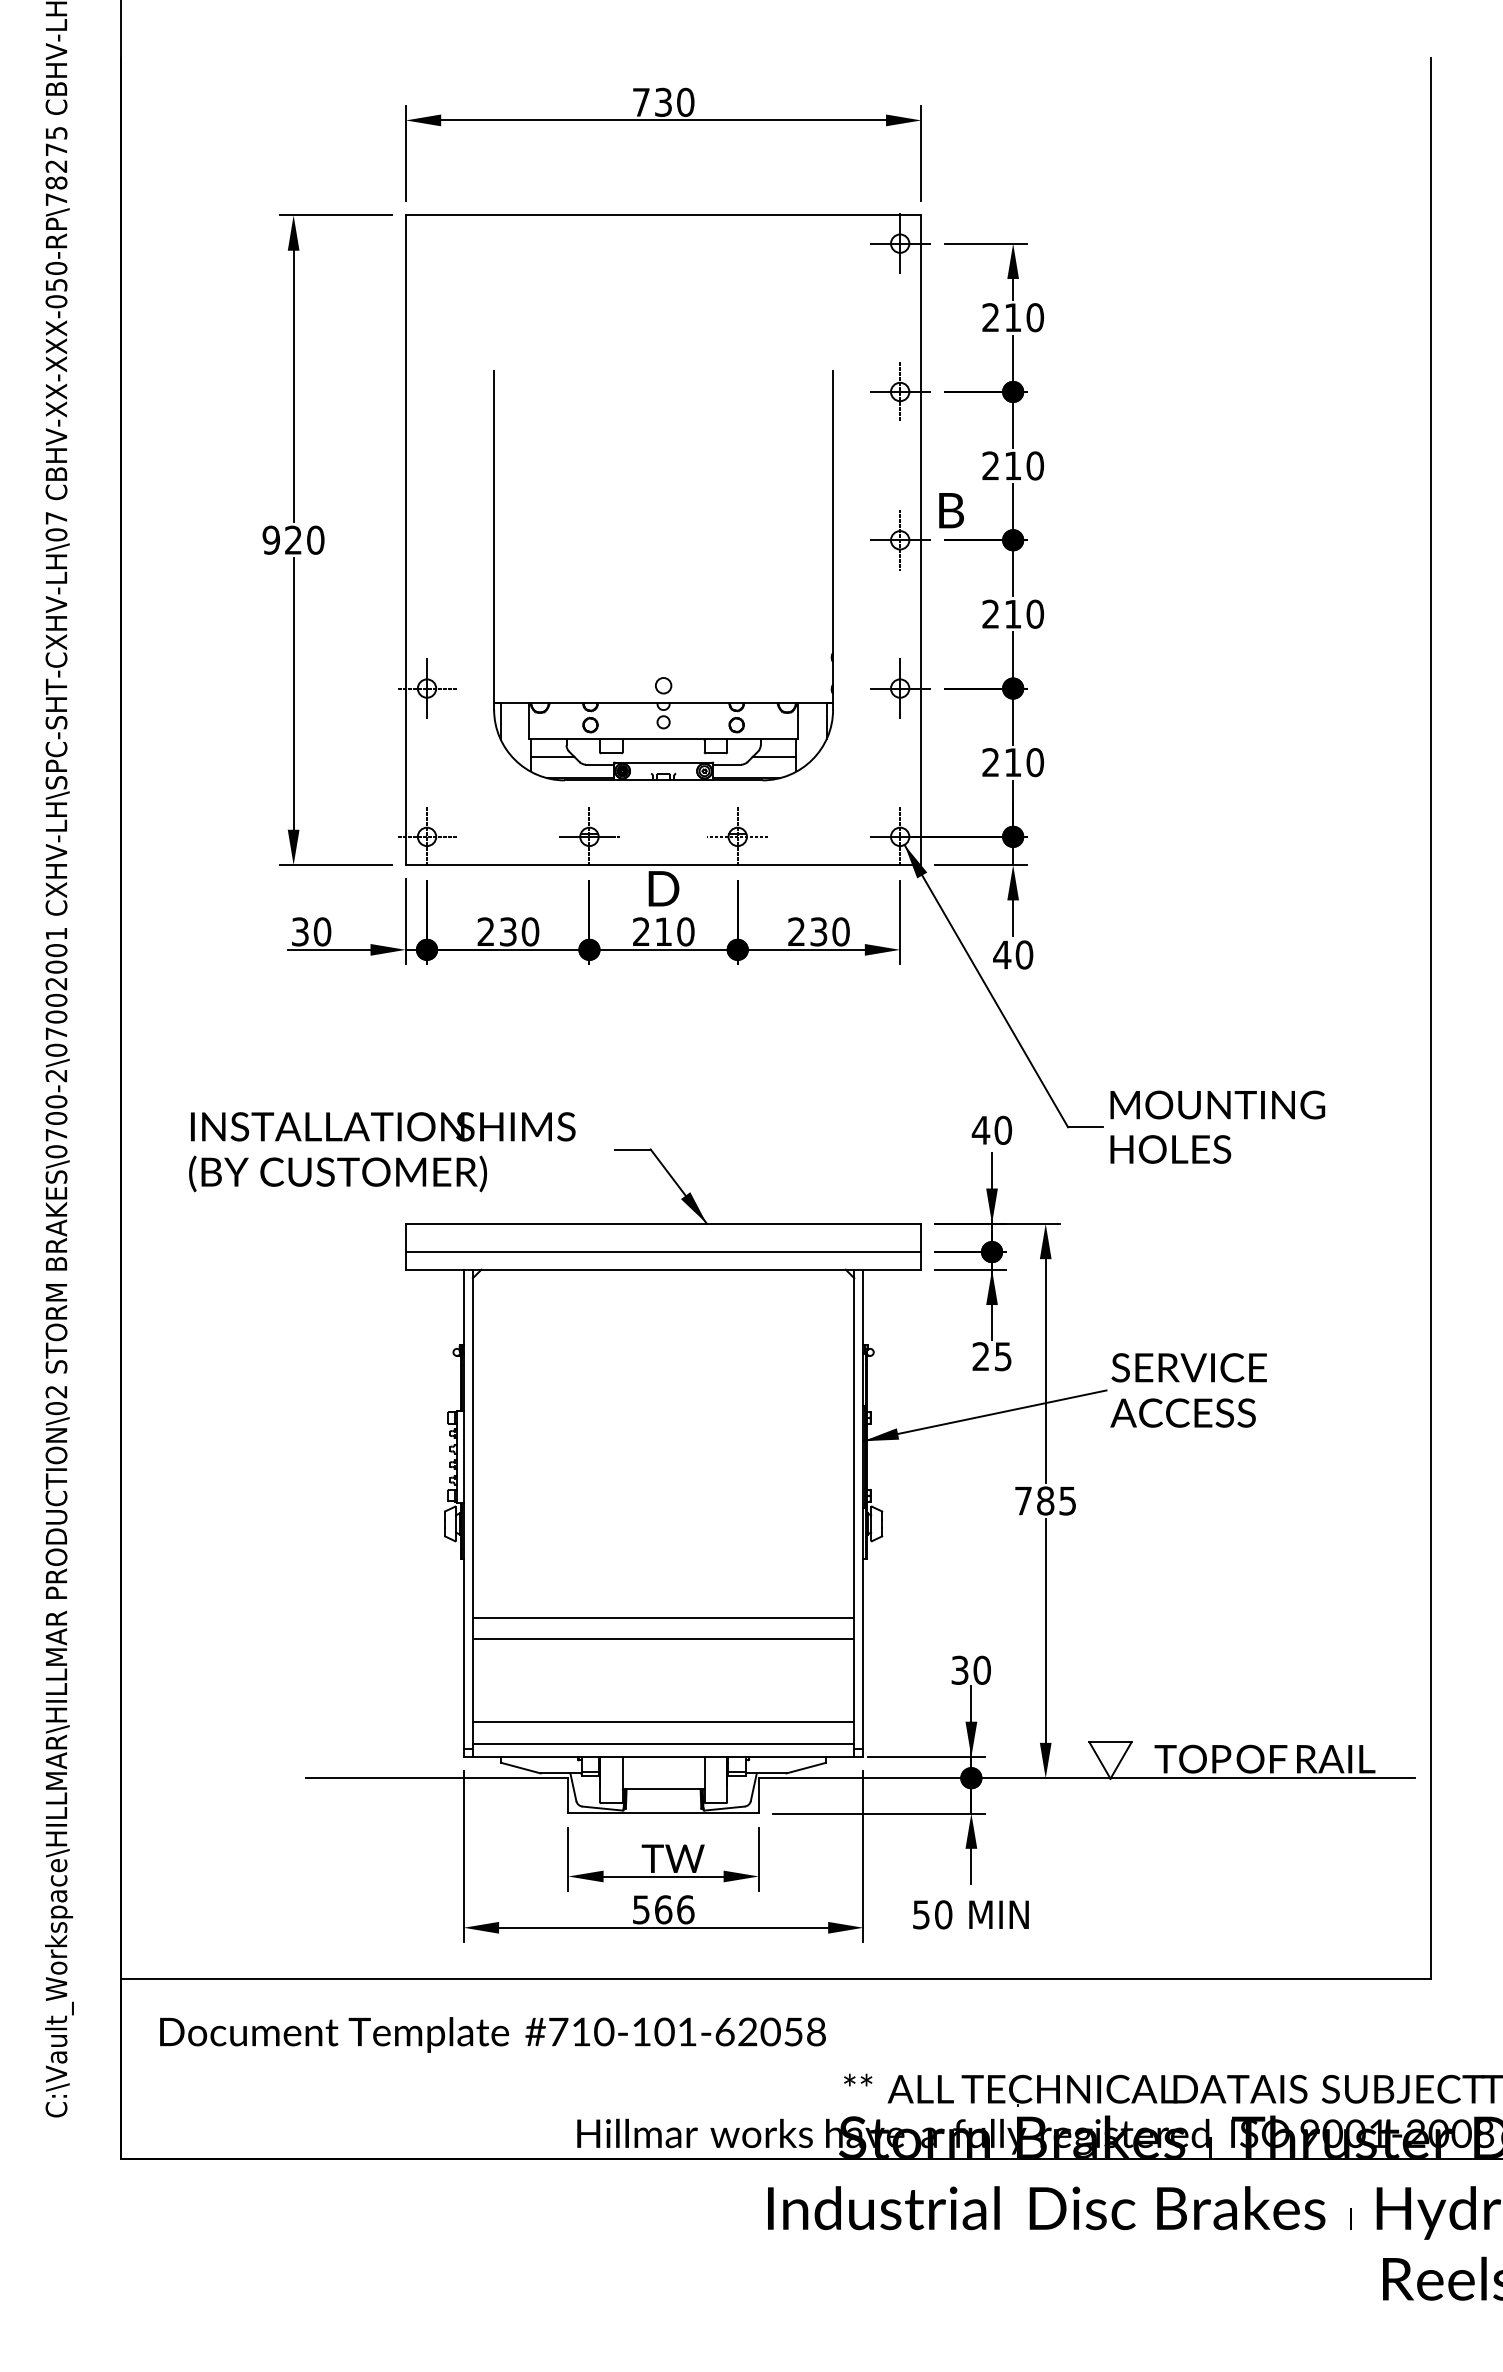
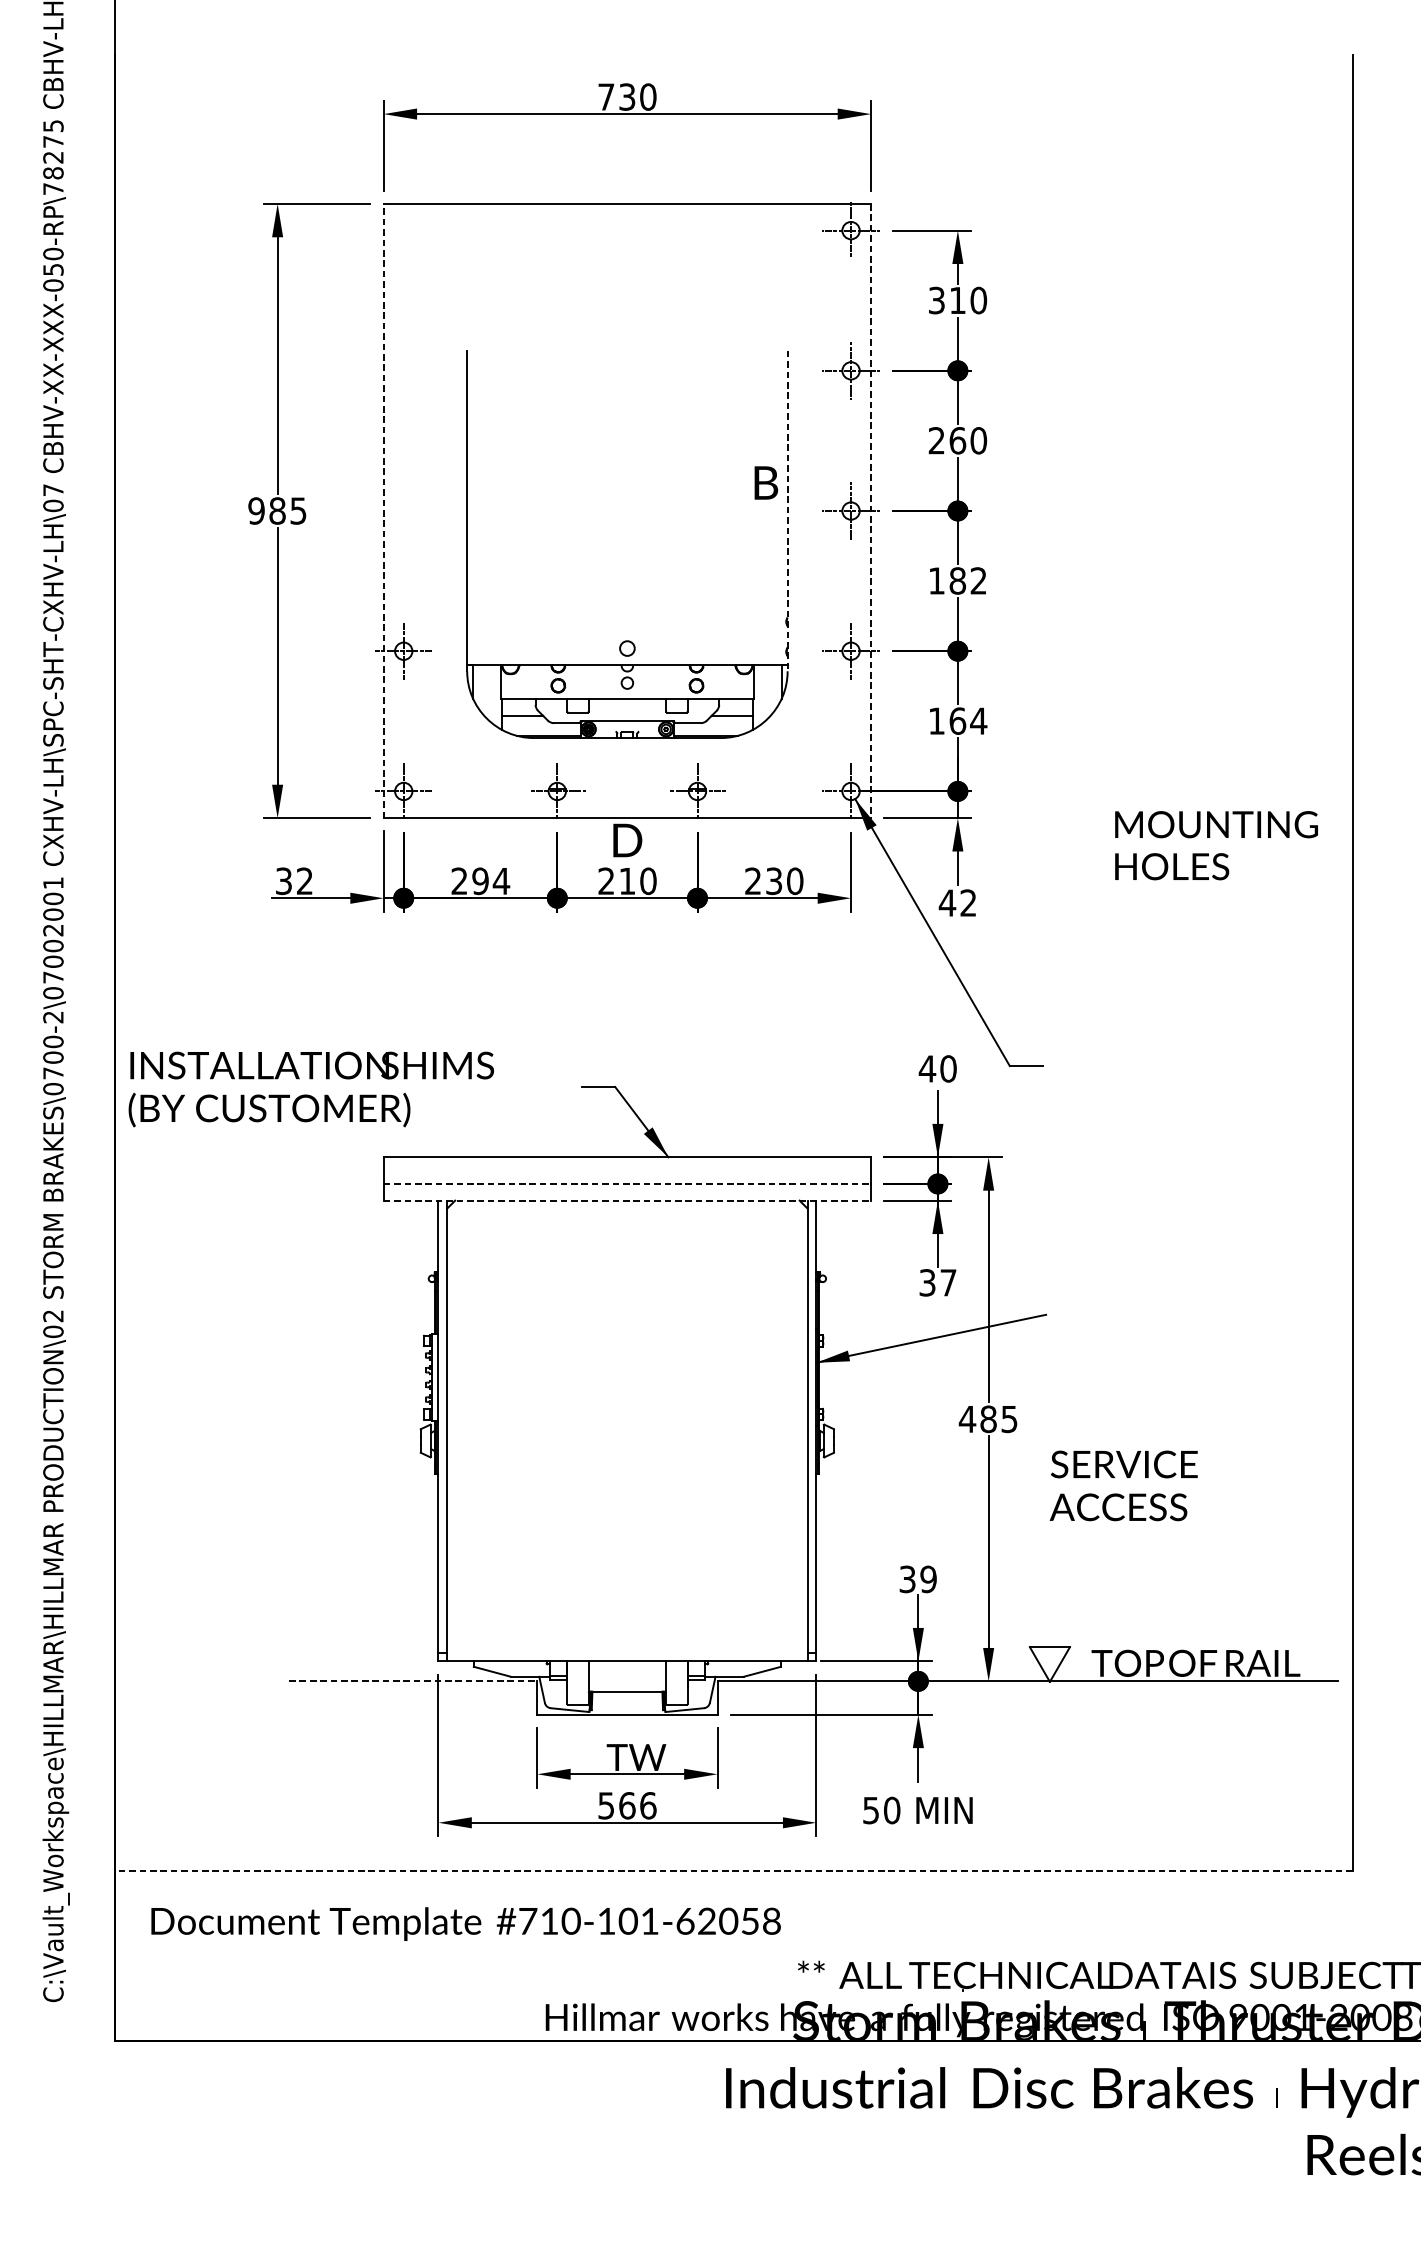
text: (990, 317) -> (936, 300), 210 -> 310
text: (1012, 465) -> (957, 440), 210 -> 260
text: (951, 510) -> (766, 482), moved
text: (304, 539) -> (287, 510), 920 -> 985
line: (405, 540) -> (383, 511), solid -> dashed
line: (833, 540) -> (788, 511), solid -> dashed
line: (921, 540) -> (871, 511), solid -> dashed
text: (1013, 613) -> (958, 580), 210 -> 182
text: (1013, 762) -> (958, 721), 210 -> 164
text: (322, 931) -> (304, 880), 30 -> 32
text: (519, 931) -> (491, 880), 230 -> 294
text: (1024, 954) -> (968, 902), 40 -> 42
text: (1217, 1126) -> (1216, 844), moved
text: (382, 1152) -> (311, 1089), moved
line: (663, 1252) -> (627, 1184), solid -> dashed
line: (663, 1269) -> (627, 1200), solid -> dashed
text: (991, 1356) -> (937, 1282), 25 -> 37
text: (1188, 1390) -> (1123, 1485), moved
text: (1023, 1500) -> (967, 1418), 785 -> 485
line: (663, 1617) -> (627, 1529), removed
line: (663, 1639) -> (627, 1550), removed
text: (981, 1669) -> (927, 1578), 30 -> 39
line: (663, 1722) -> (627, 1628), removed
line: (663, 1743) -> (627, 1648), removed
line: (437, 1778) -> (413, 1681), solid -> dashed
line: (775, 1979) -> (733, 1871), solid -> dashed

